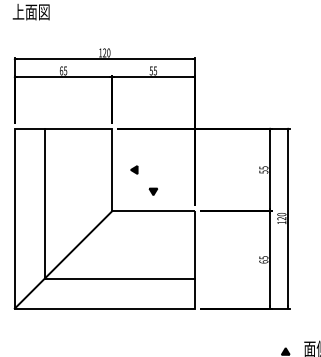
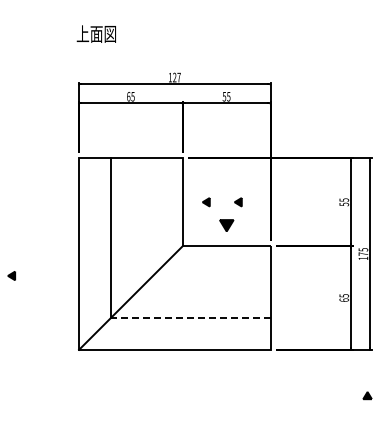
text: (108, 52) -> (178, 77), 120 -> 127
part: (164, 170) -> (238, 202), added
part: (153, 191) -> (226, 225), size x1.6
text: (281, 216) -> (363, 251), 120 -> 175
line: (119, 278) -> (190, 317), solid -> dashed

